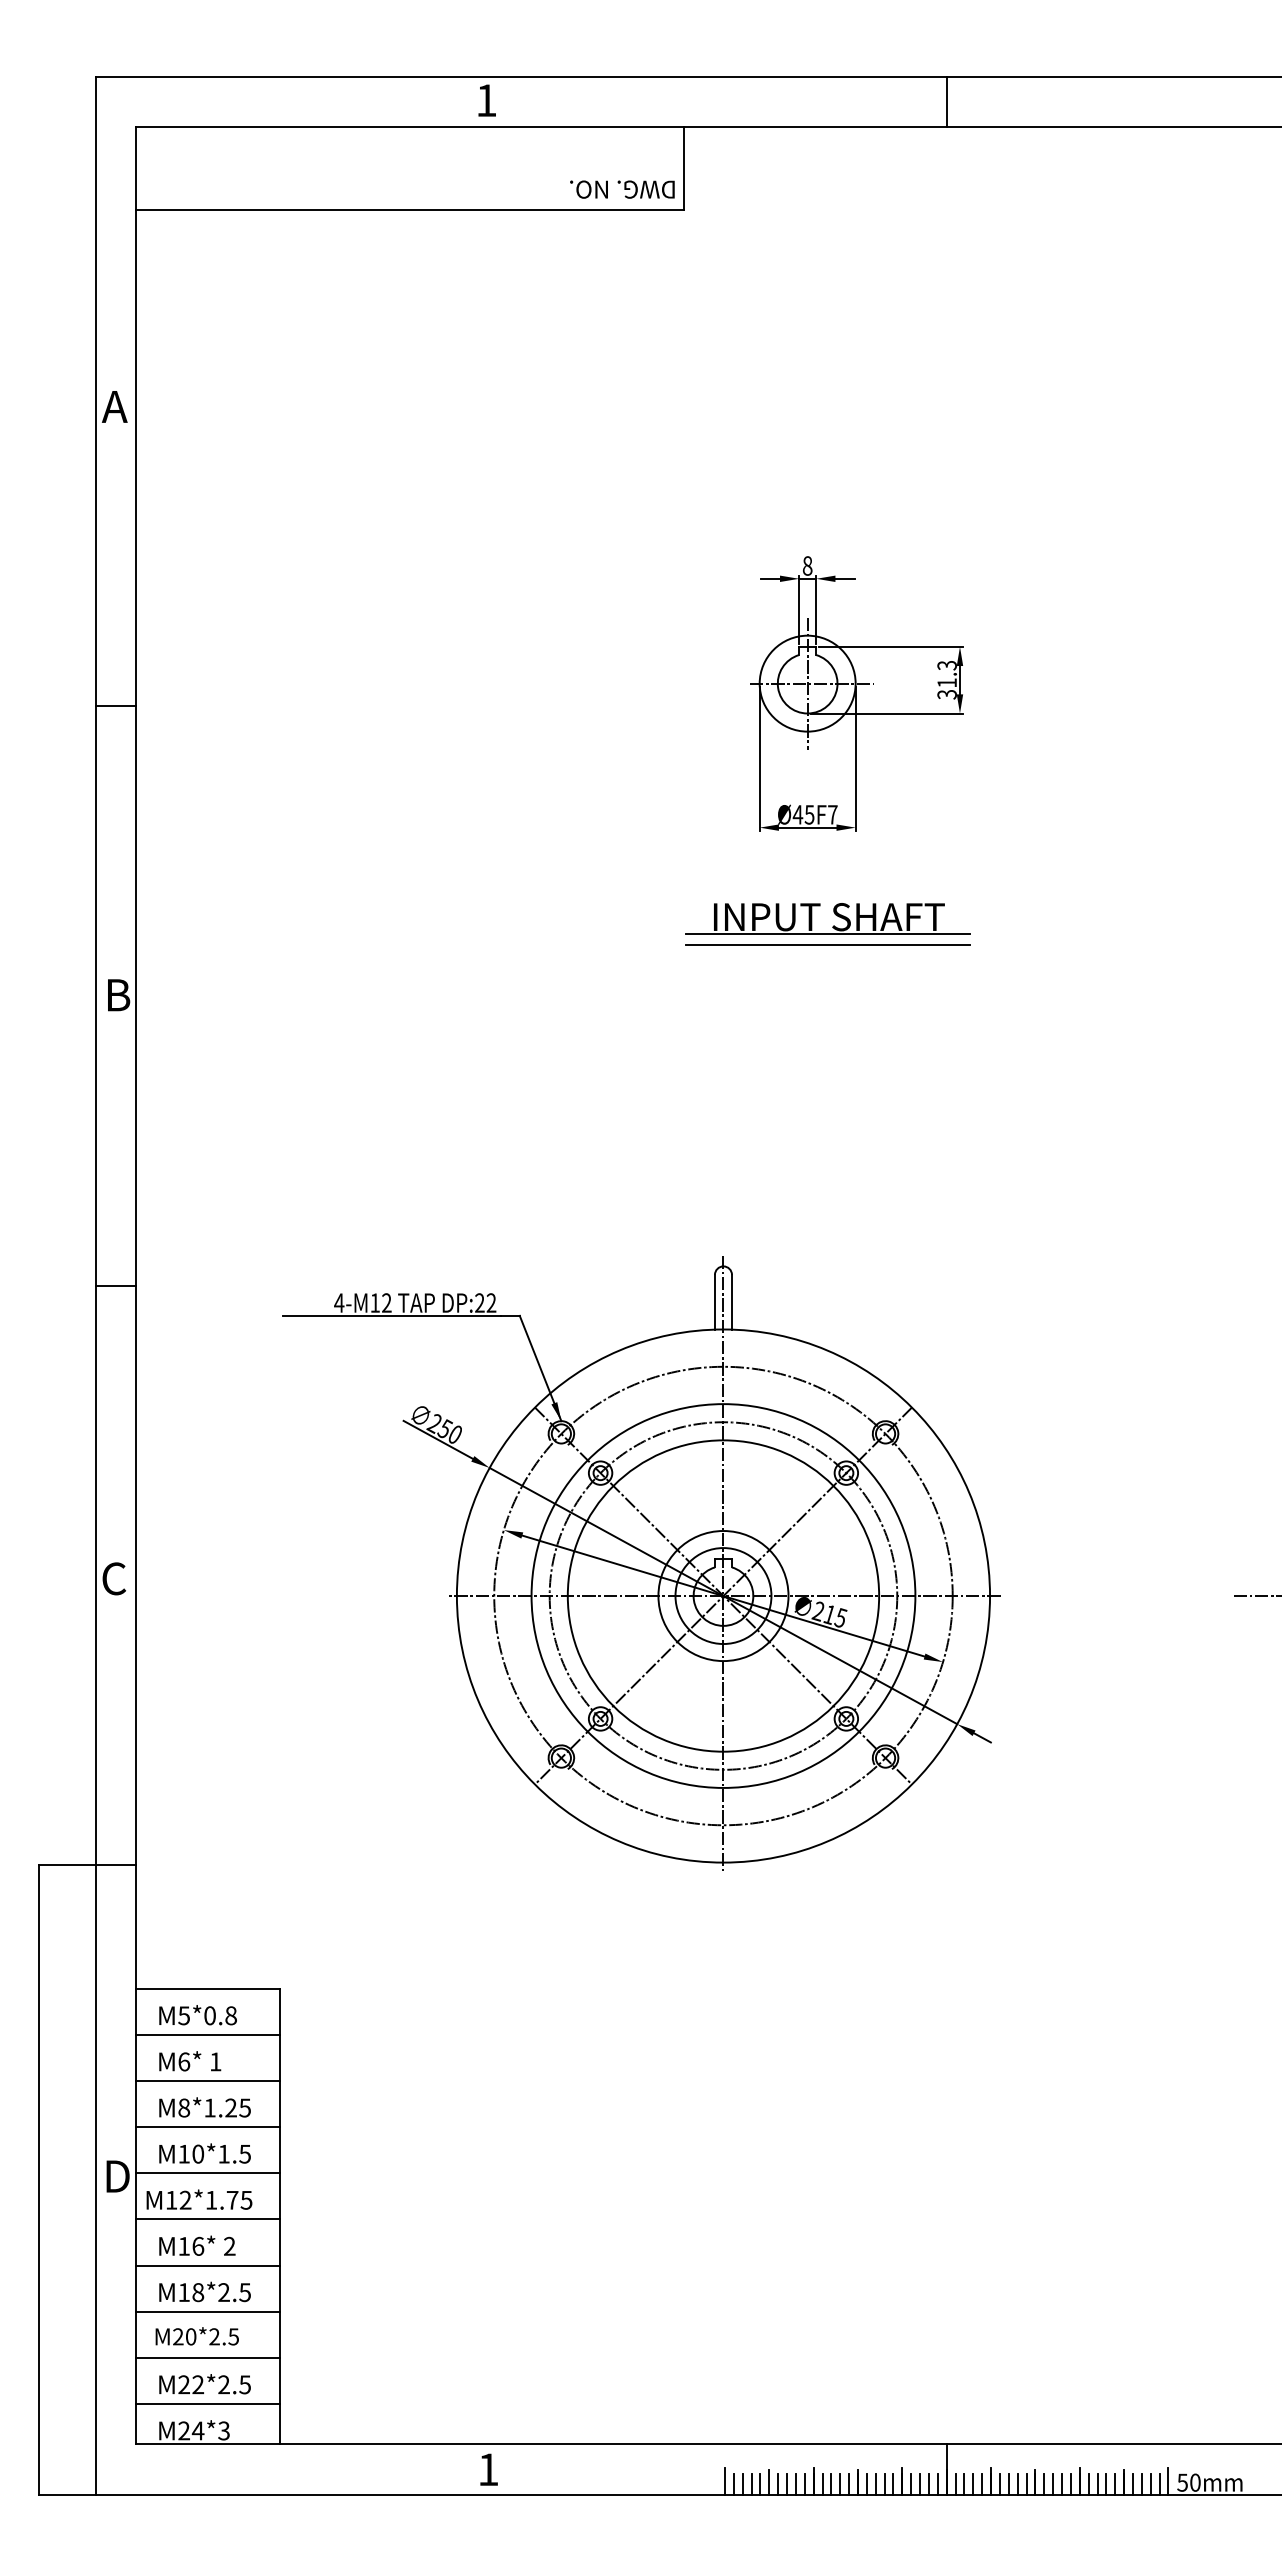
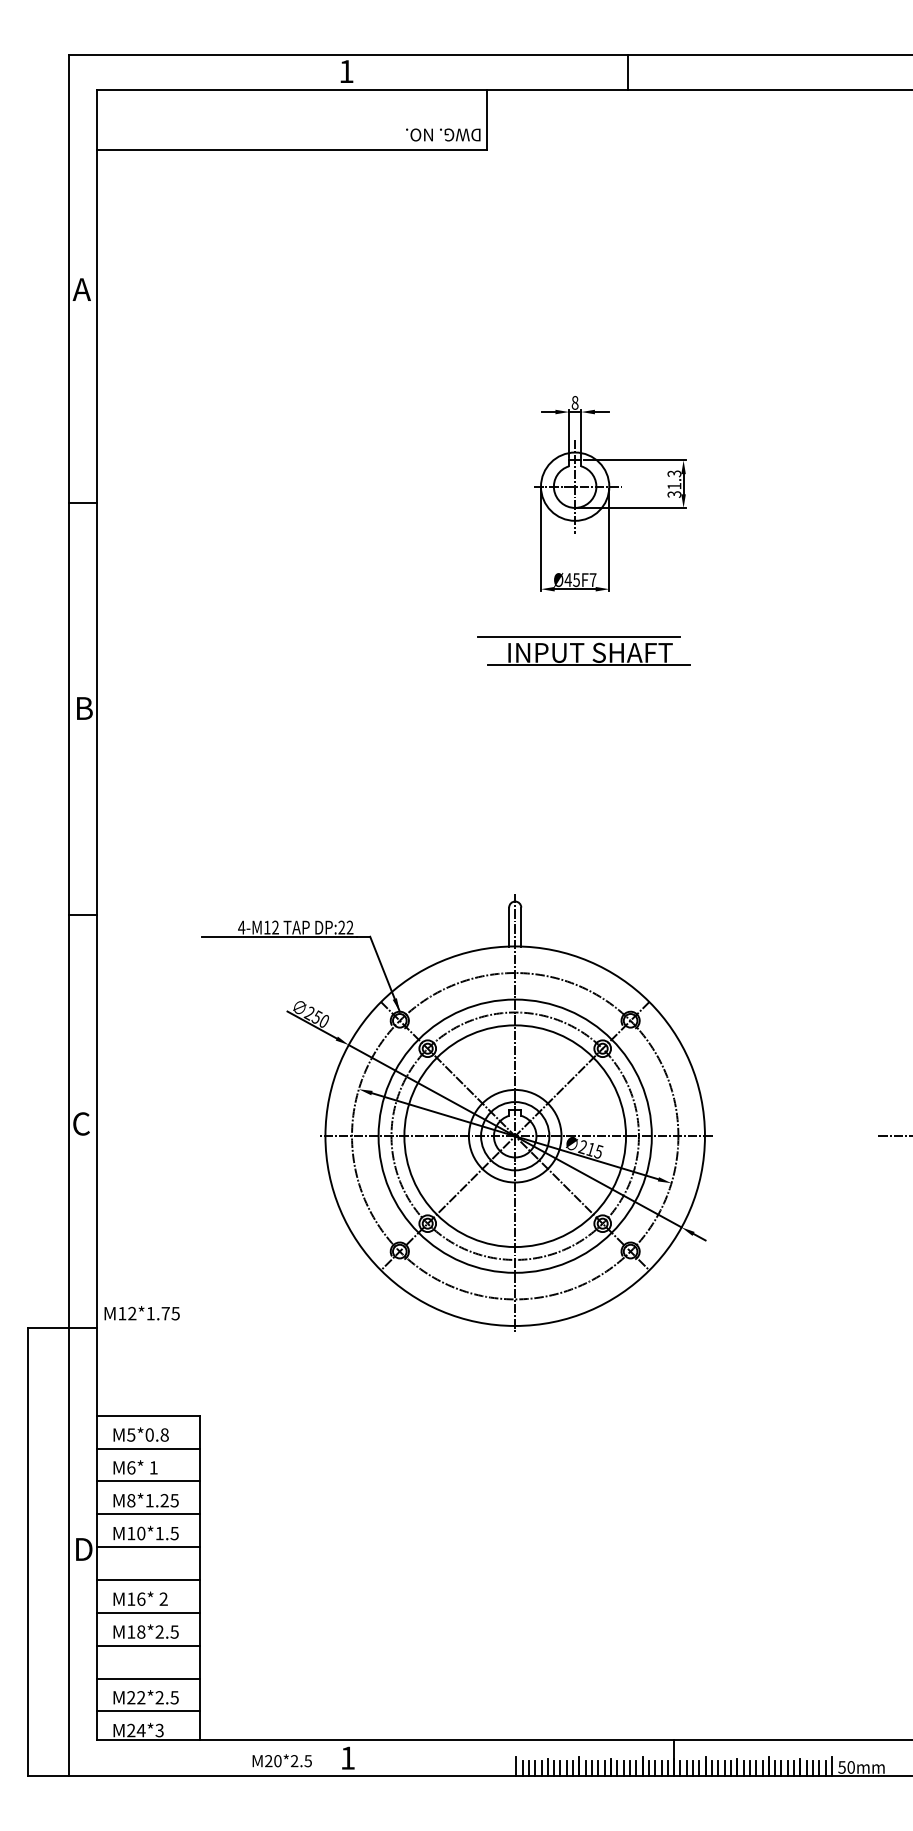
line: (946, 101) -> (627, 72), moved
line: (827, 944) -> (578, 636), moved
text: (199, 2199) -> (142, 1313), moved
text: (196, 2336) -> (281, 1760), moved

